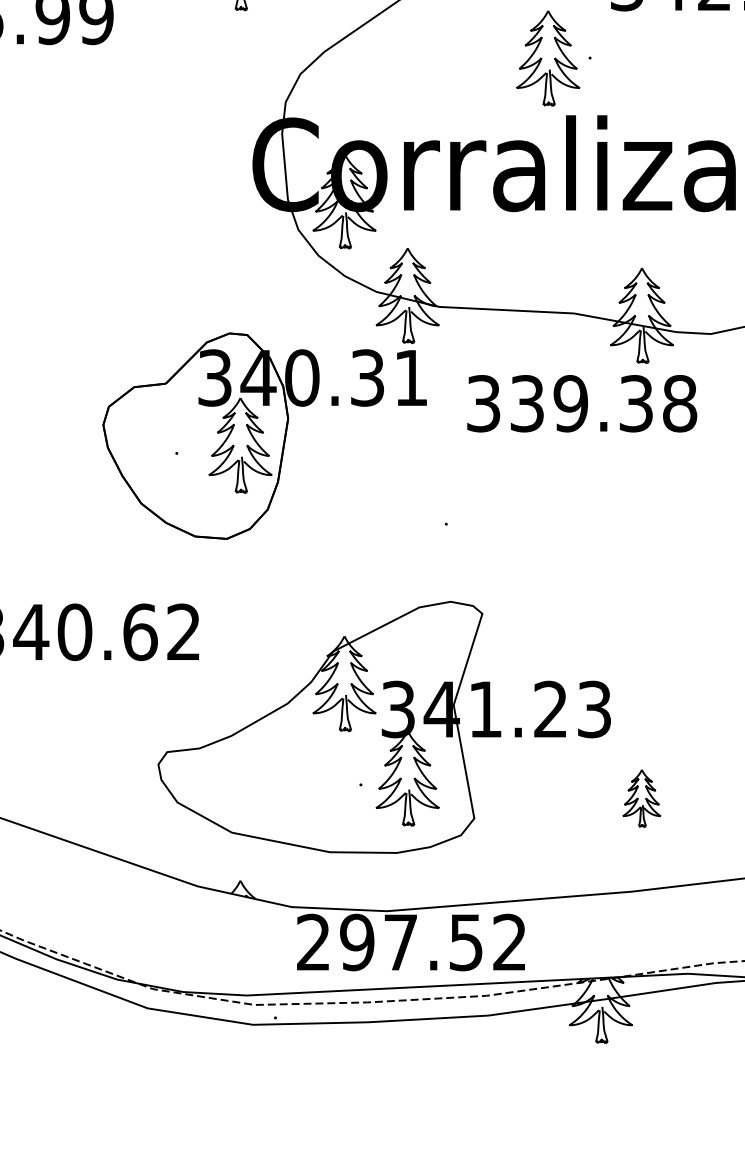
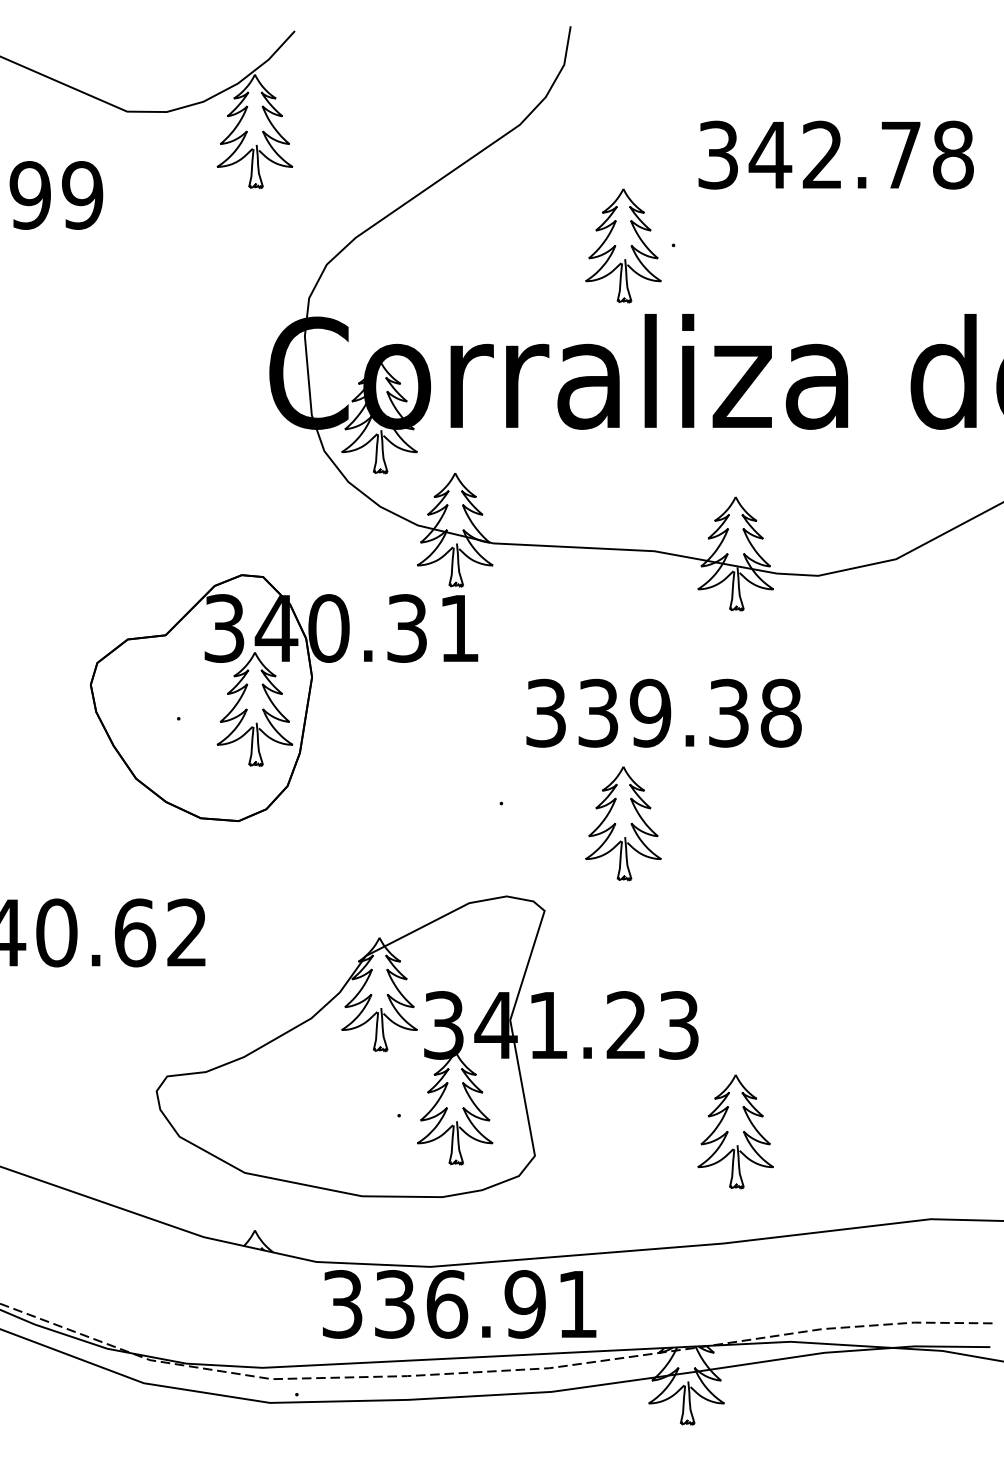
text: (581, 403) -> (663, 712), moved
part: (548, 540) -> (623, 823), added
part: (641, 798) -> (735, 1131), size x1.67
text: (411, 942) -> (459, 1304), 297.52 -> 336.91

